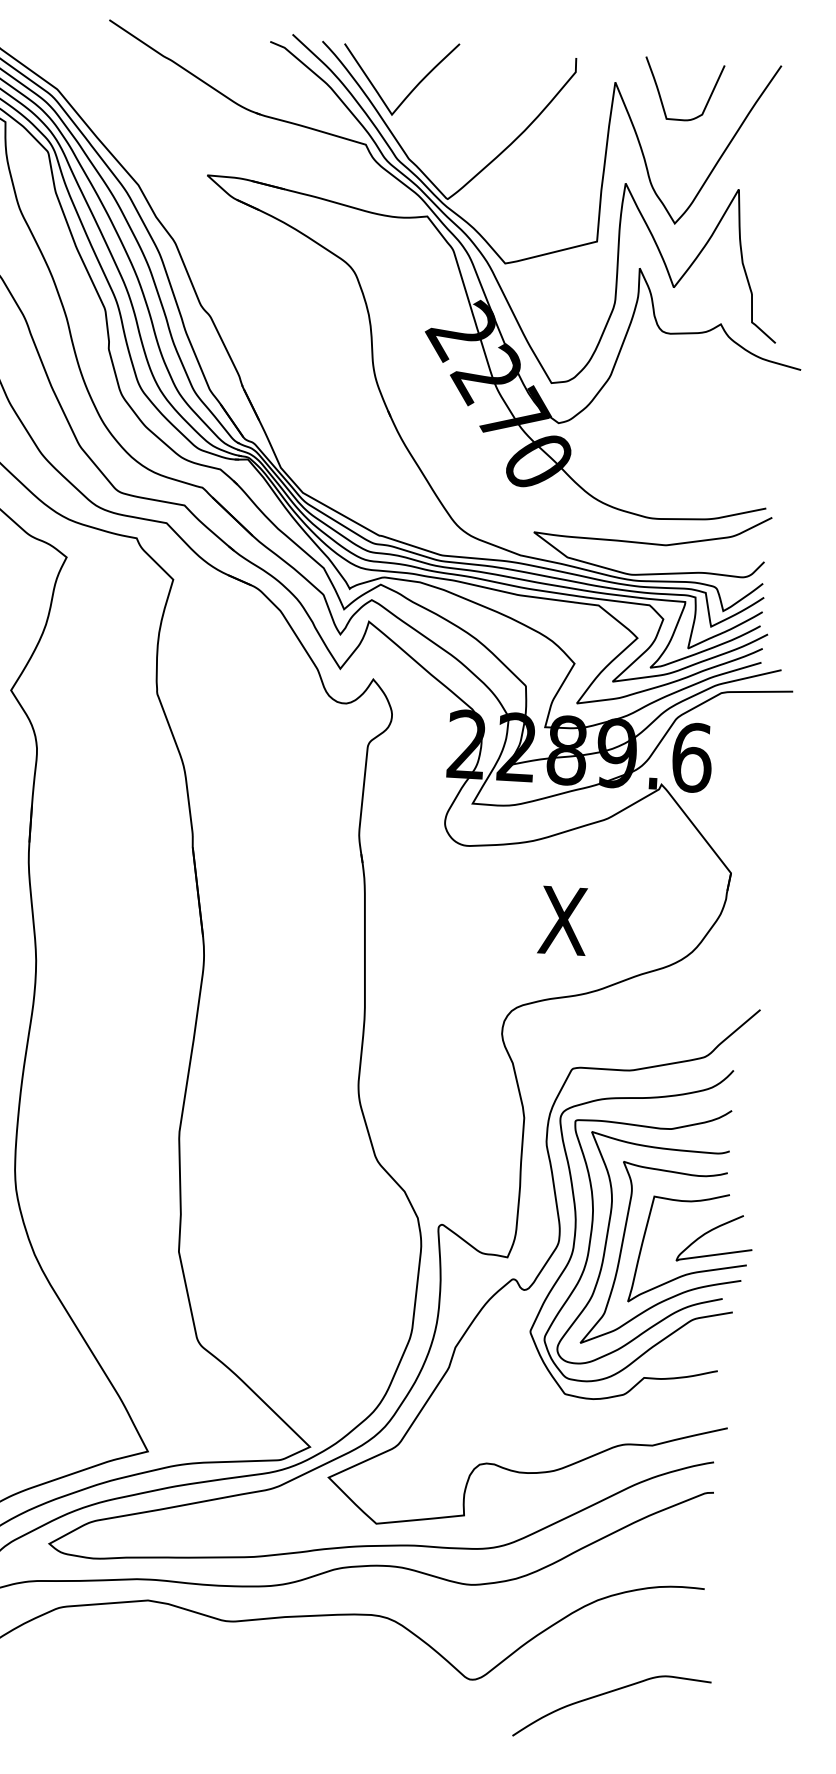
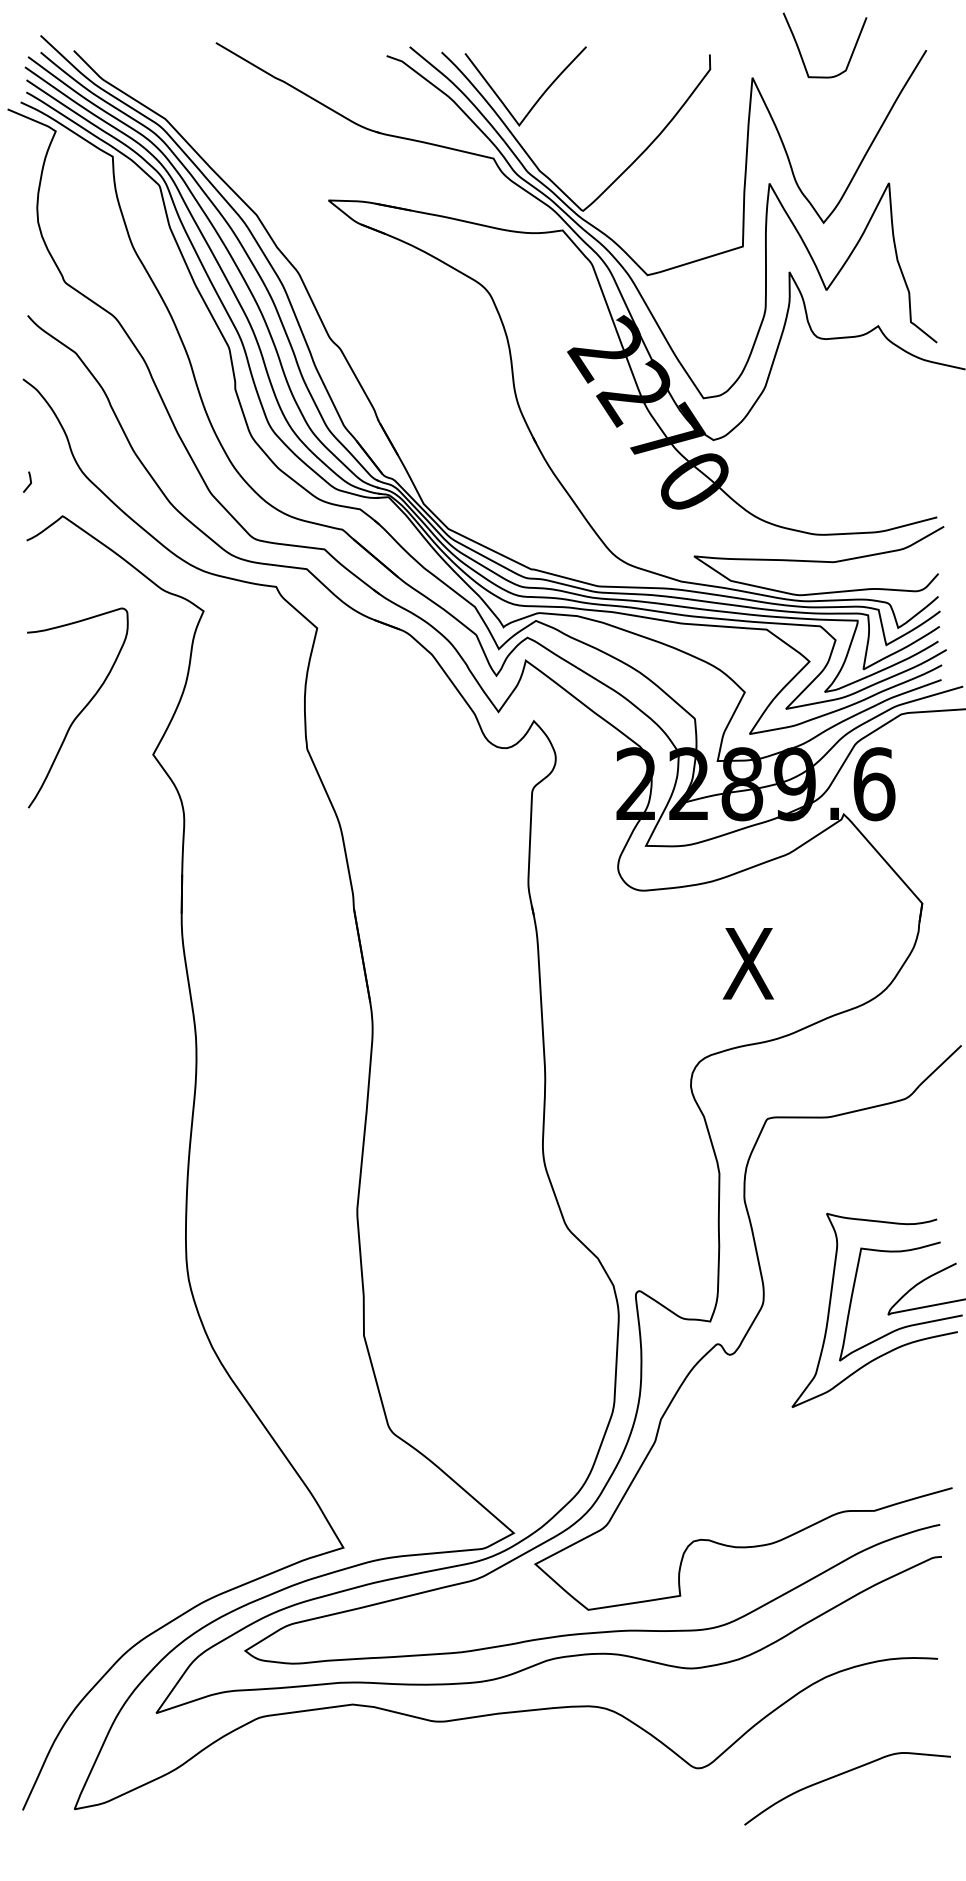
curve: (661, 96) -> (801, 53), moved
part: (608, 1231) -> (815, 1288), removed

